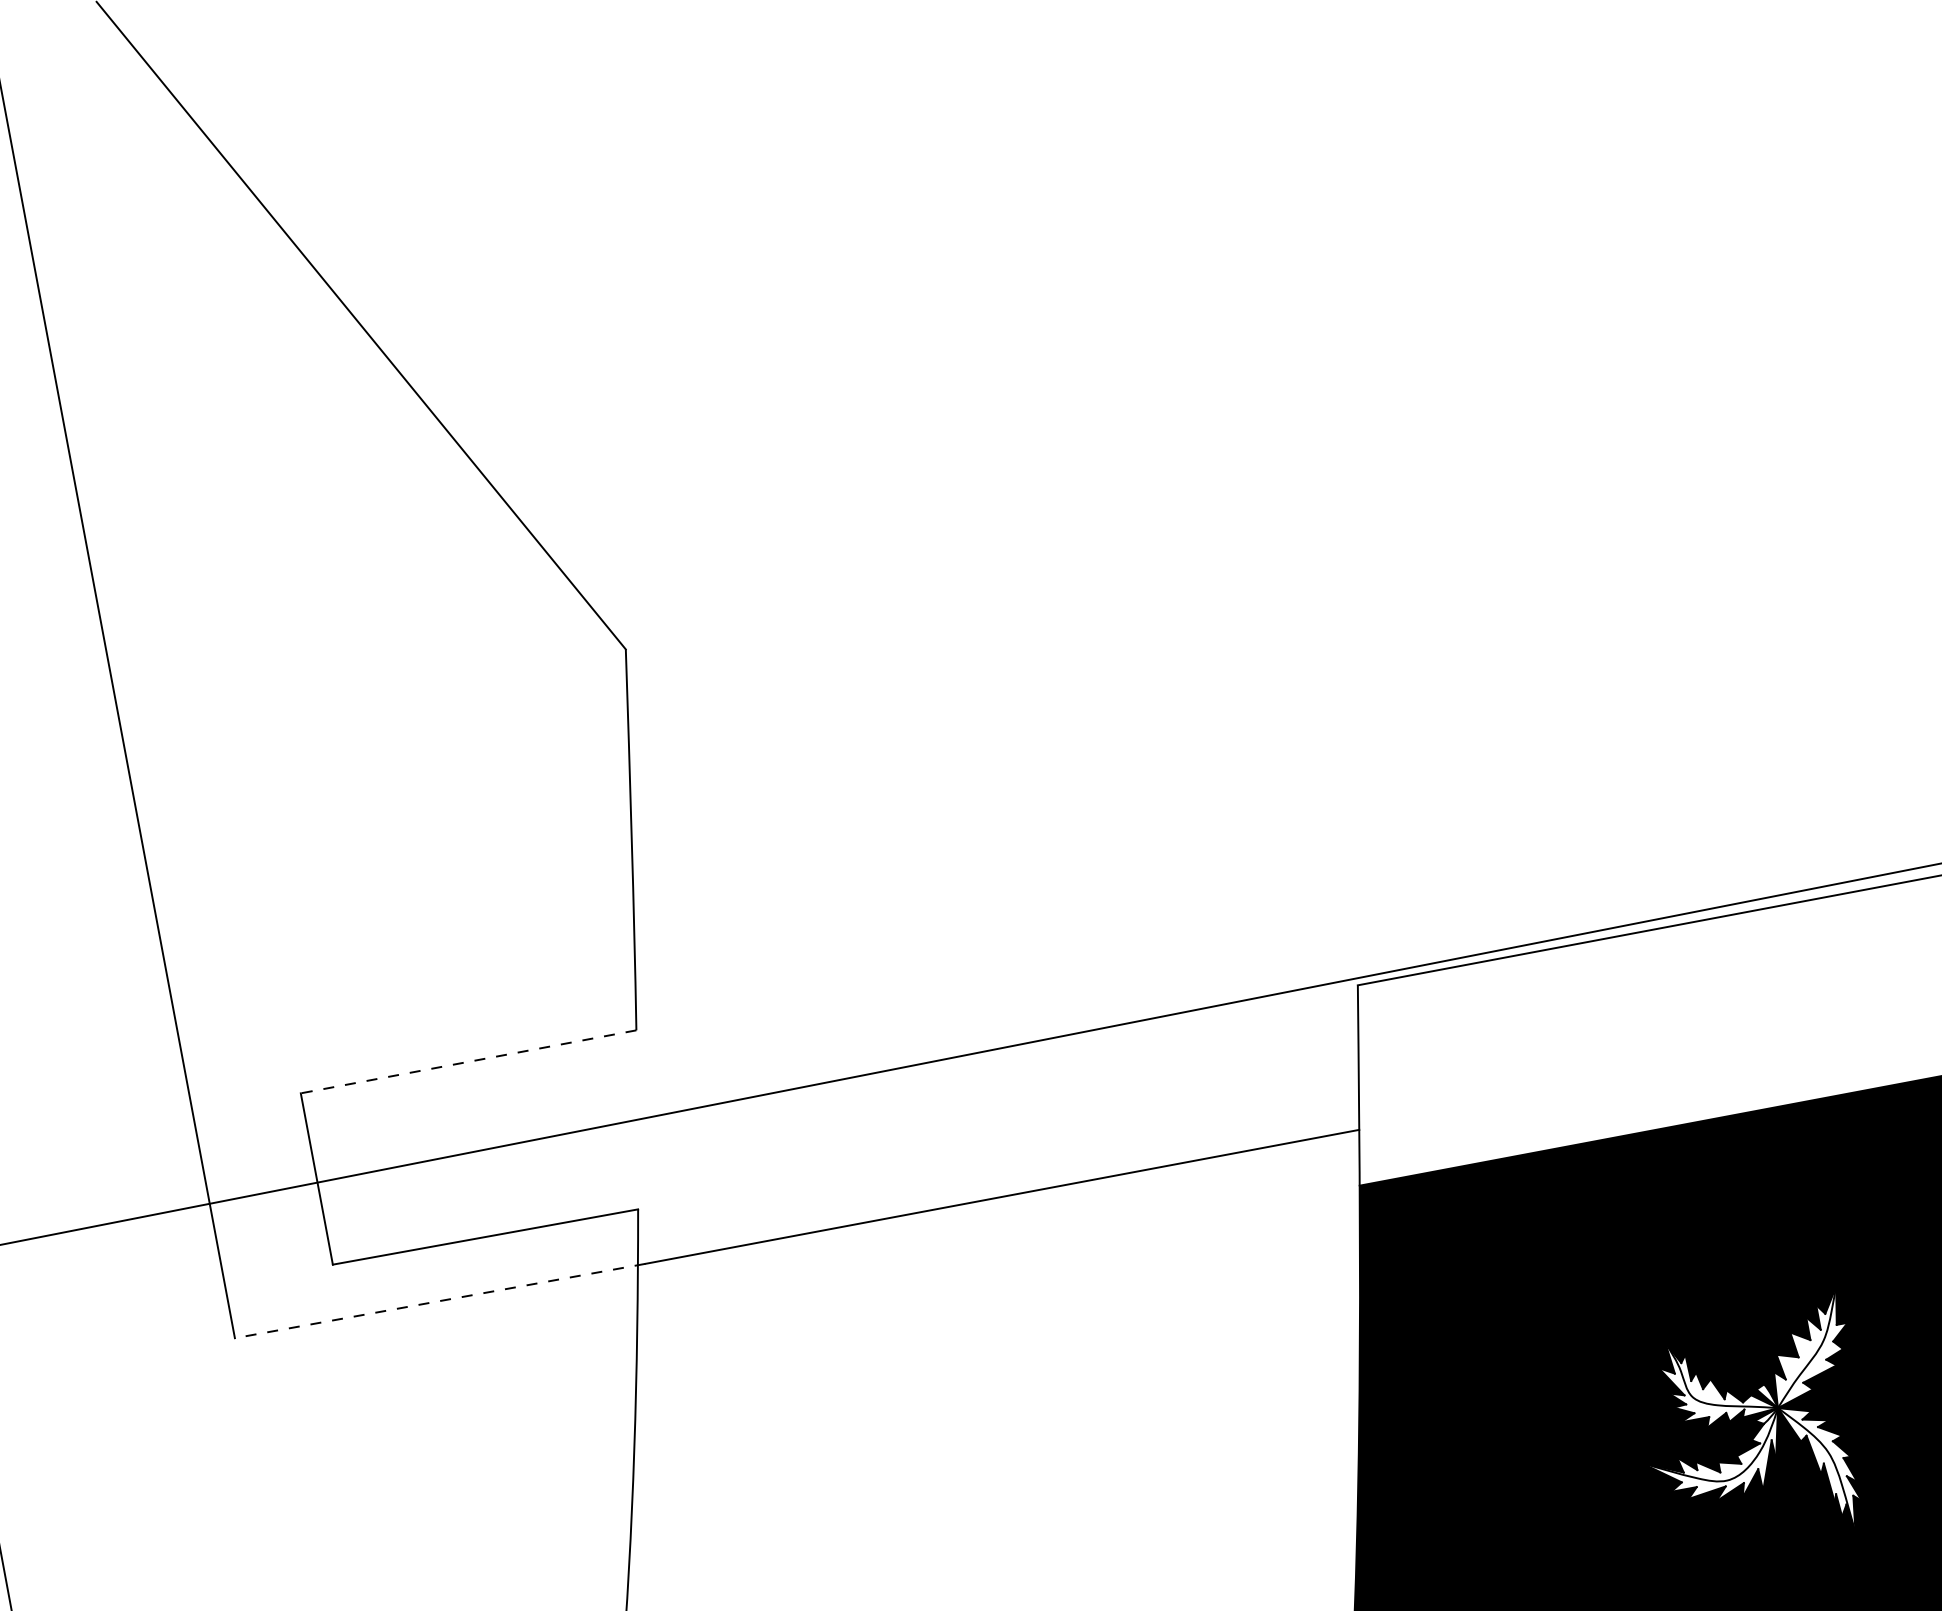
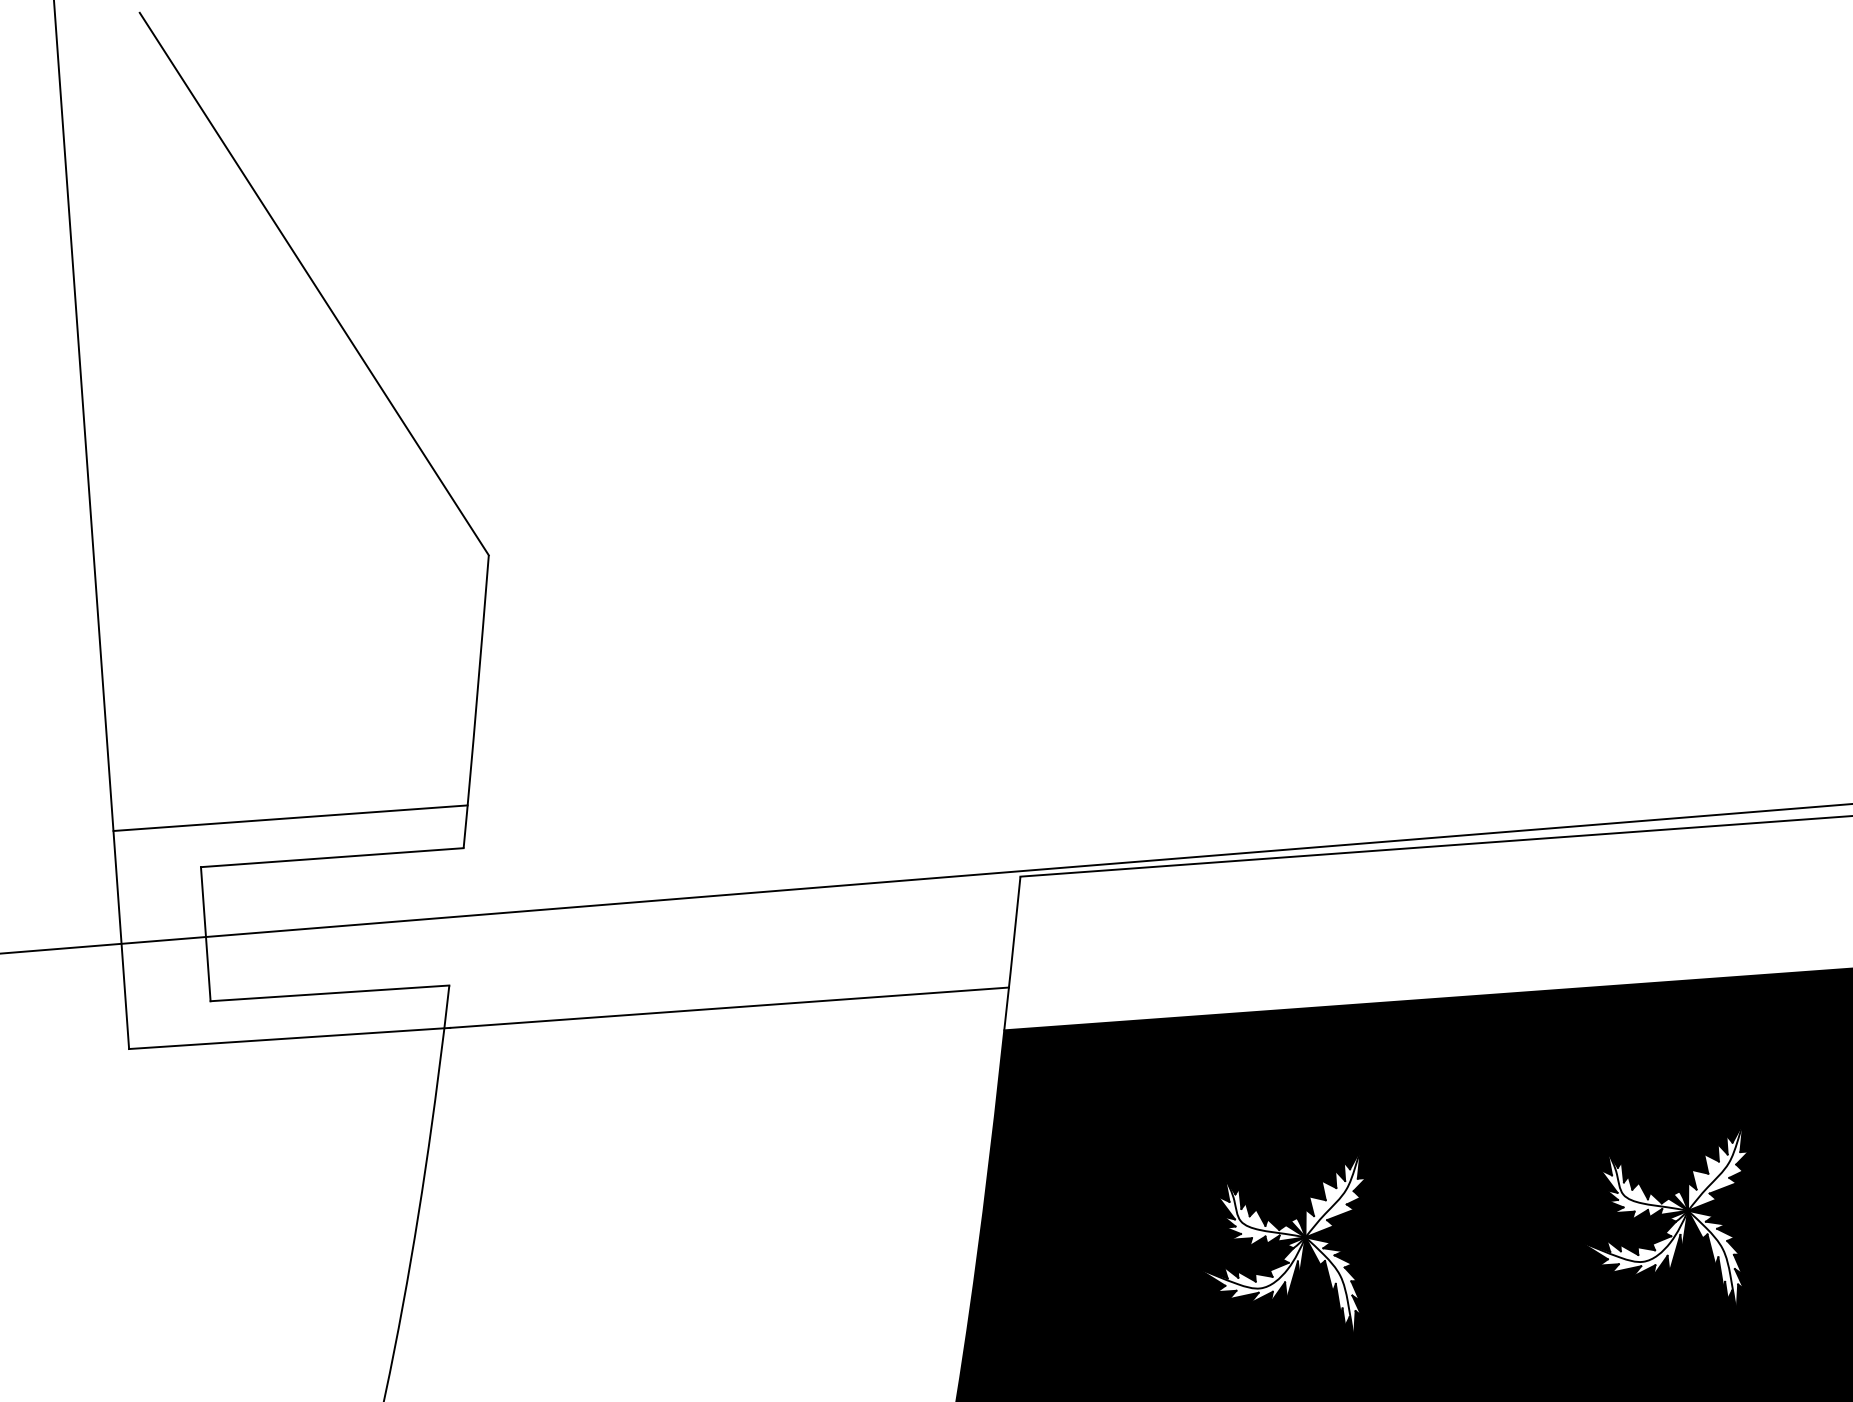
line: (408, 1016) -> (290, 817), added
line: (468, 1061) -> (332, 857), dashed -> solid
line: (439, 1301) -> (289, 1038), dashed -> solid

